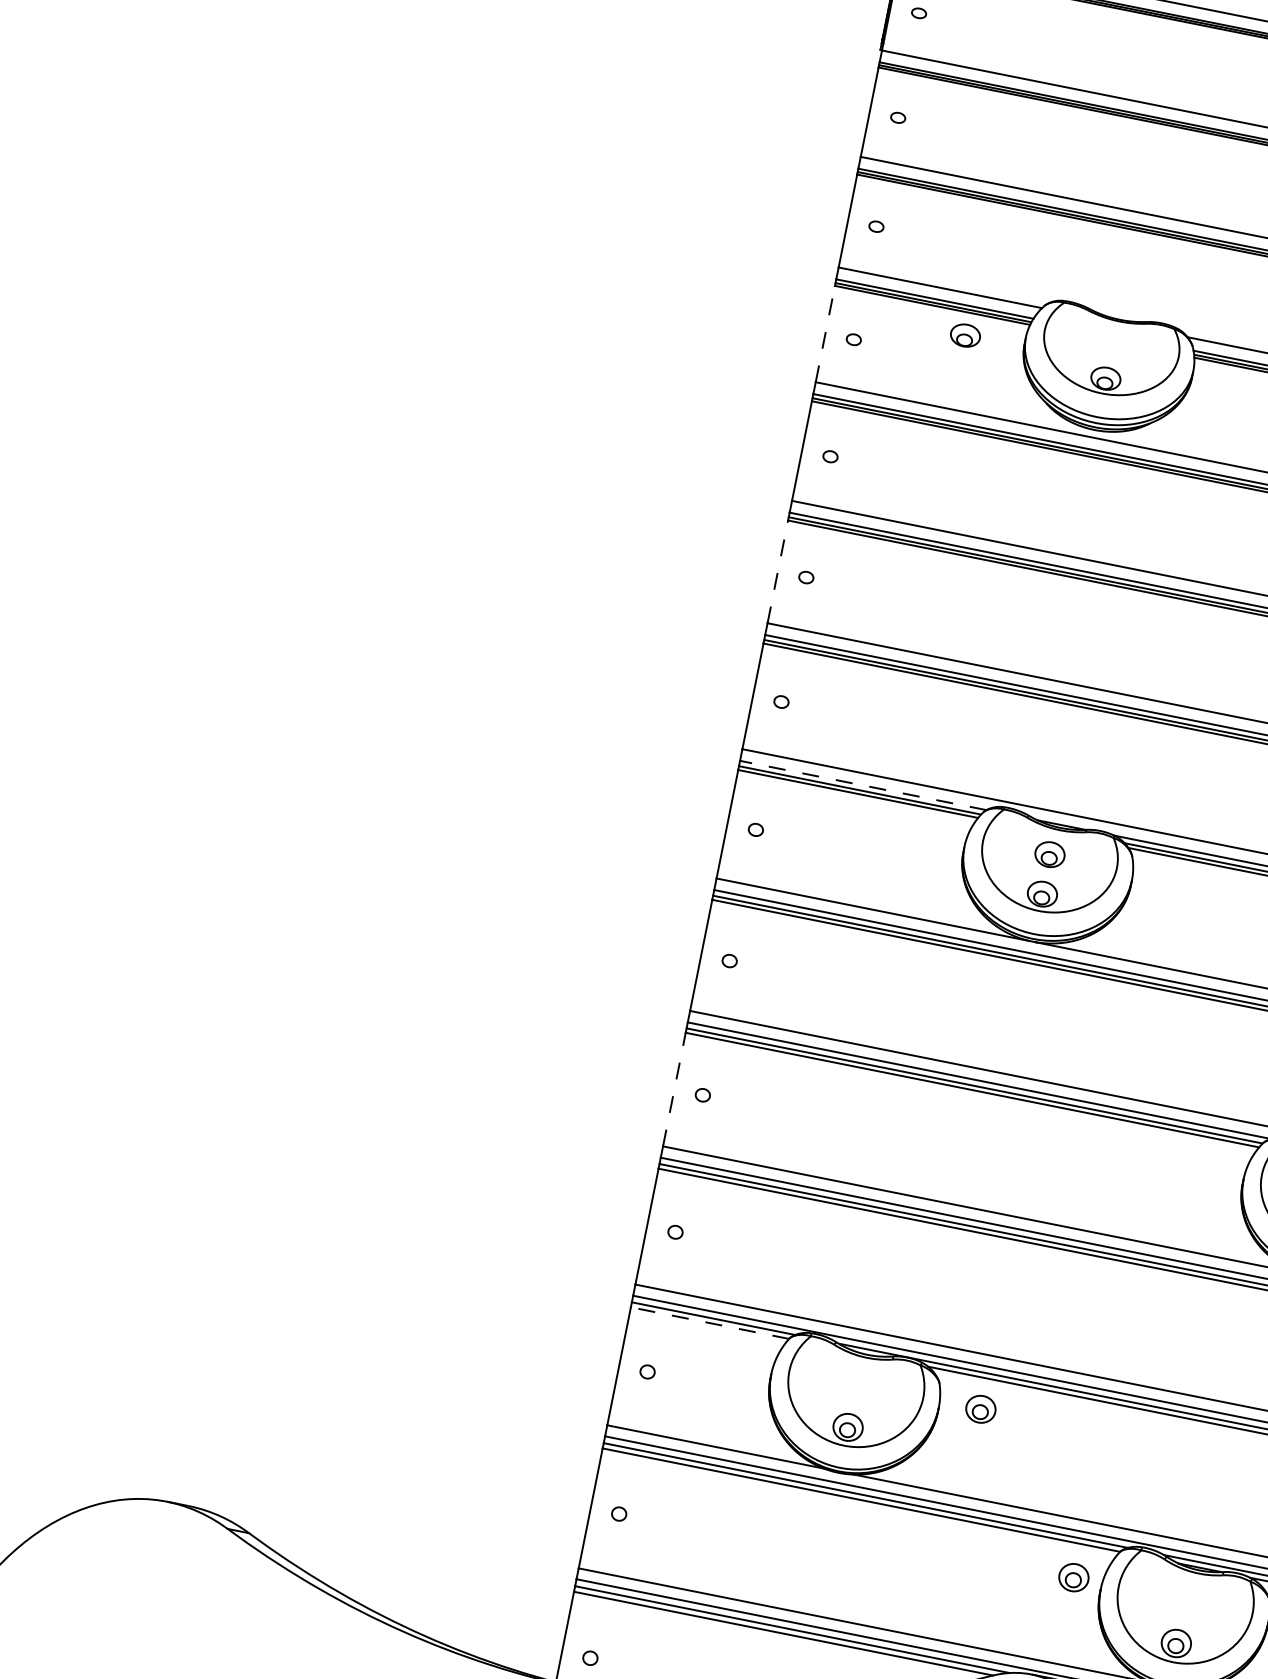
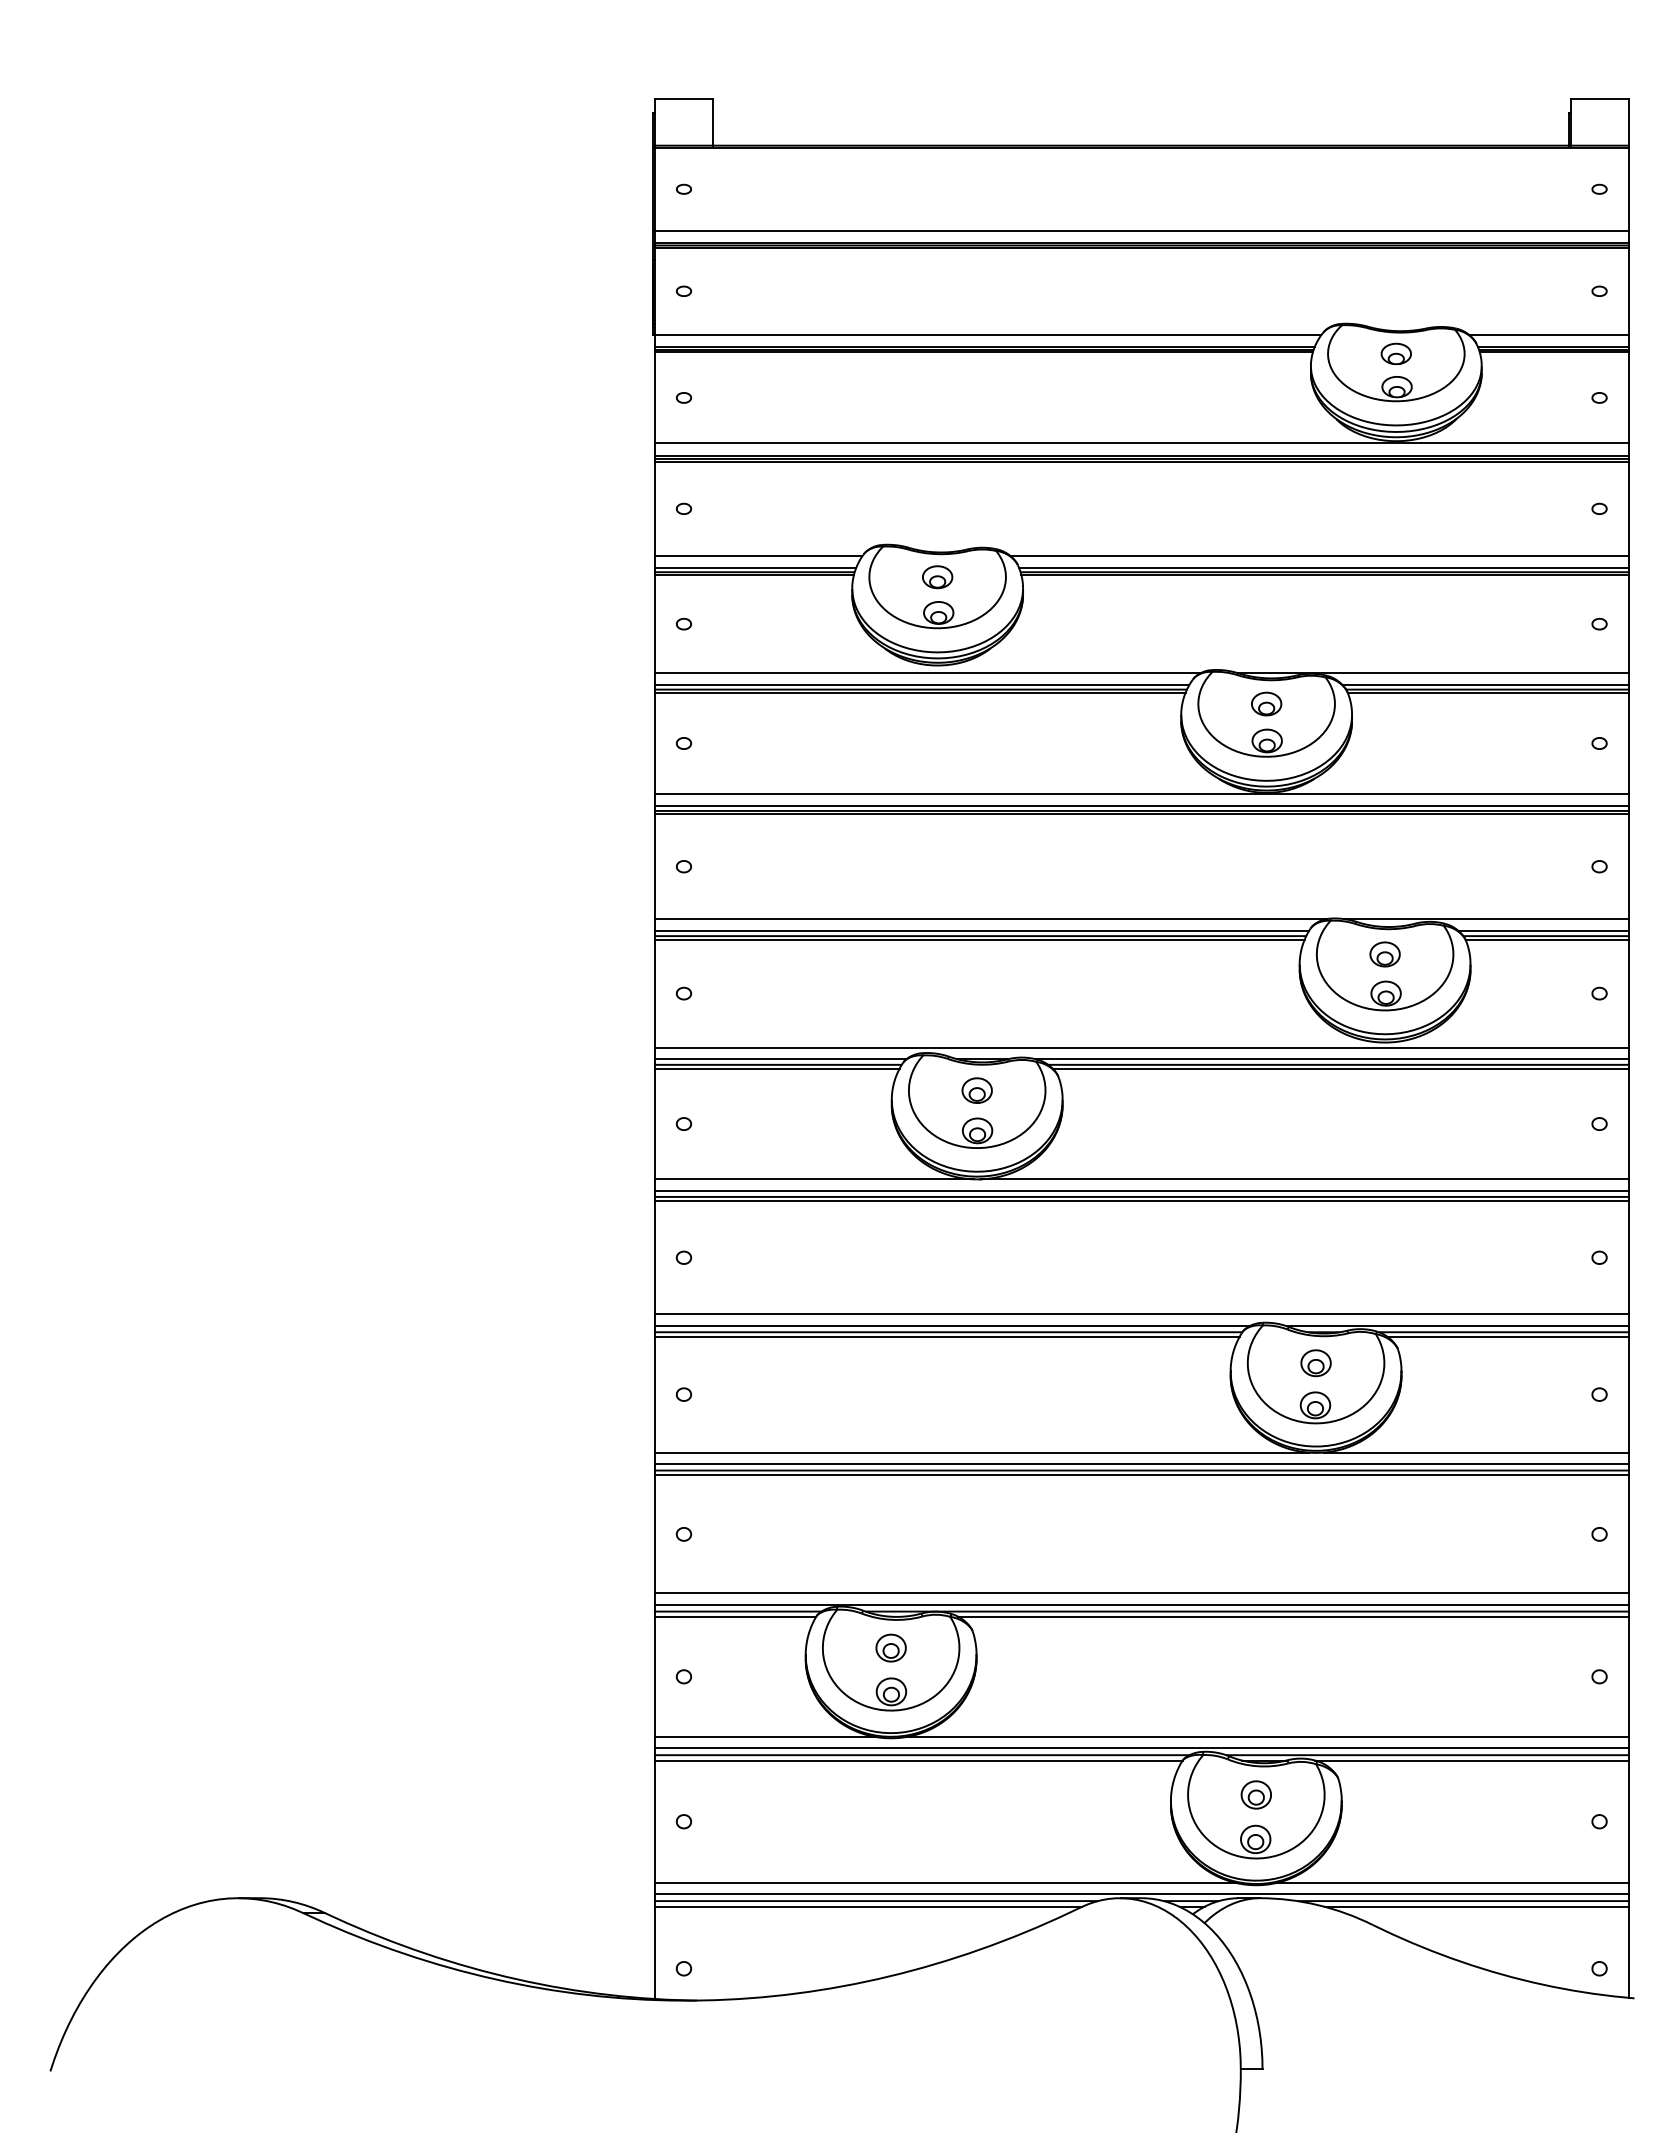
line: (825, 333) -> (654, 623), dashed -> solid
part: (965, 335) -> (937, 577), moved
line: (777, 571) -> (654, 866), dashed -> solid
line: (863, 785) -> (780, 1059), dashed -> solid
line: (674, 1089) -> (654, 1394), dashed -> solid
line: (709, 1322) -> (735, 1616), dashed -> solid
part: (980, 1408) -> (890, 1647), moved
part: (1073, 1577) -> (1255, 1794), moved

